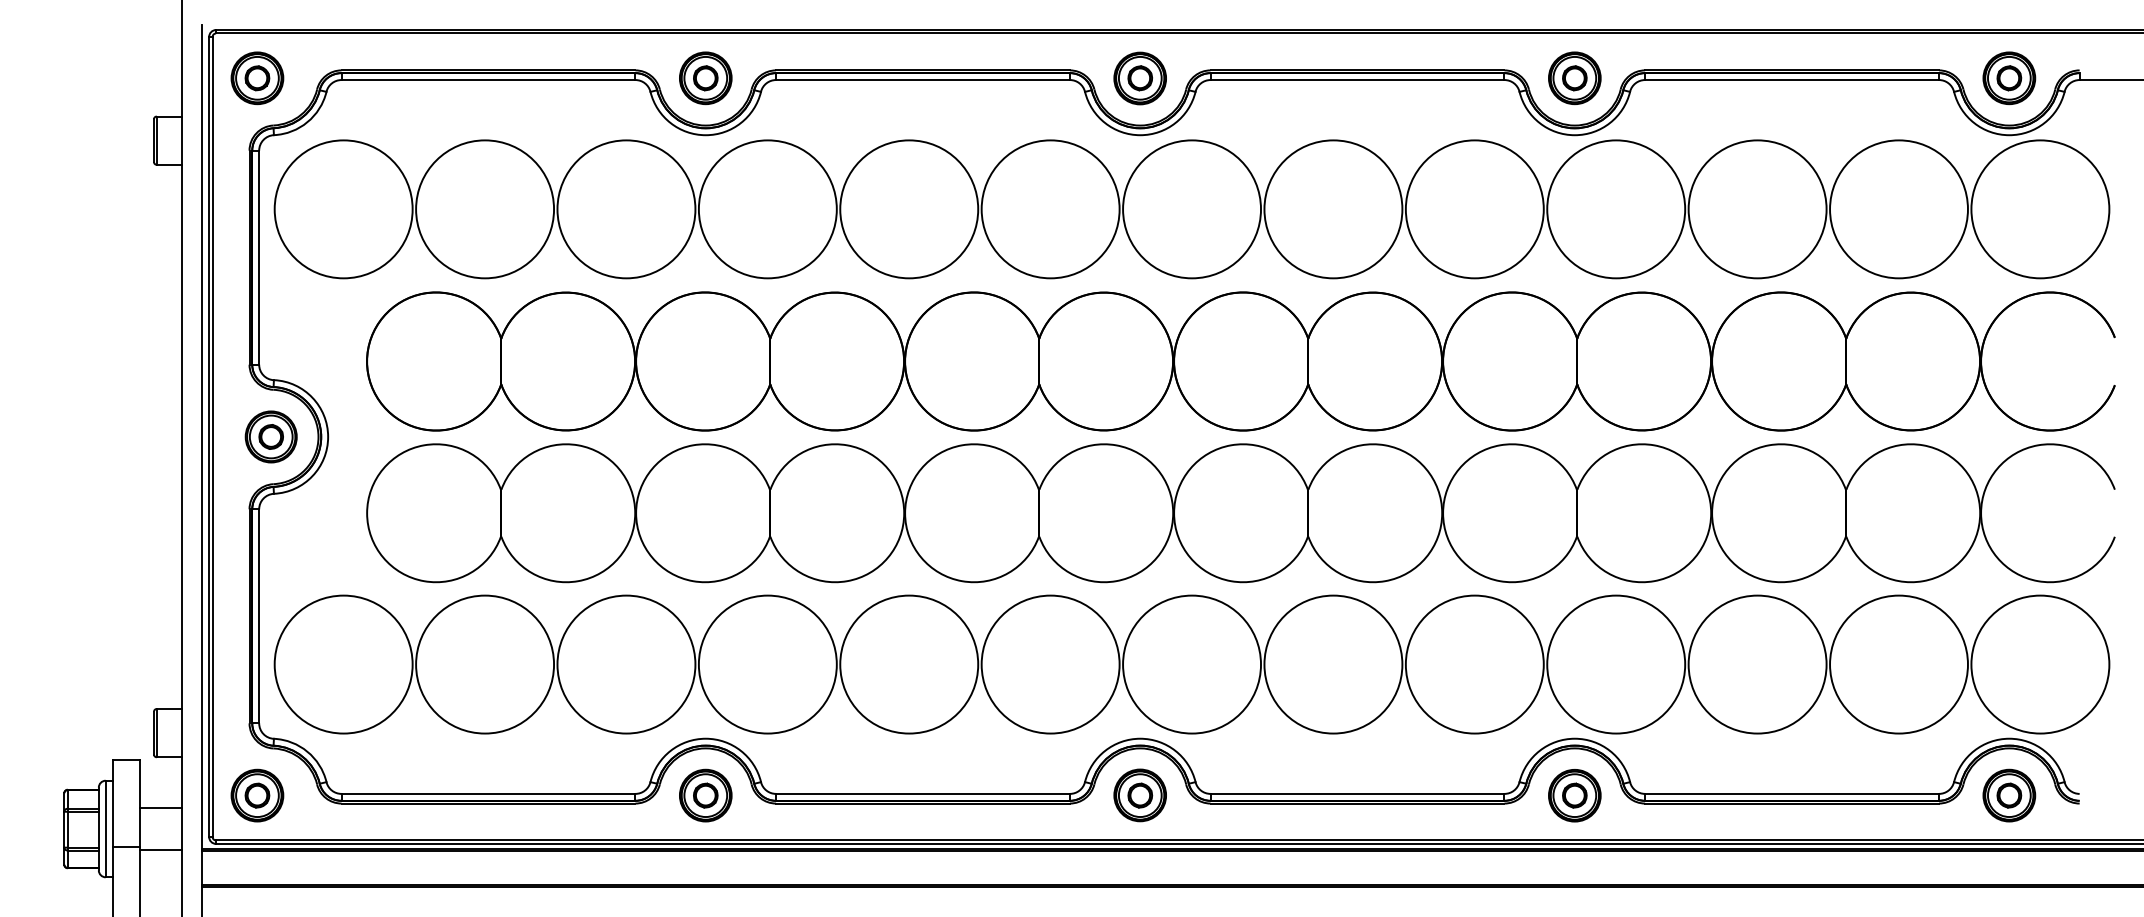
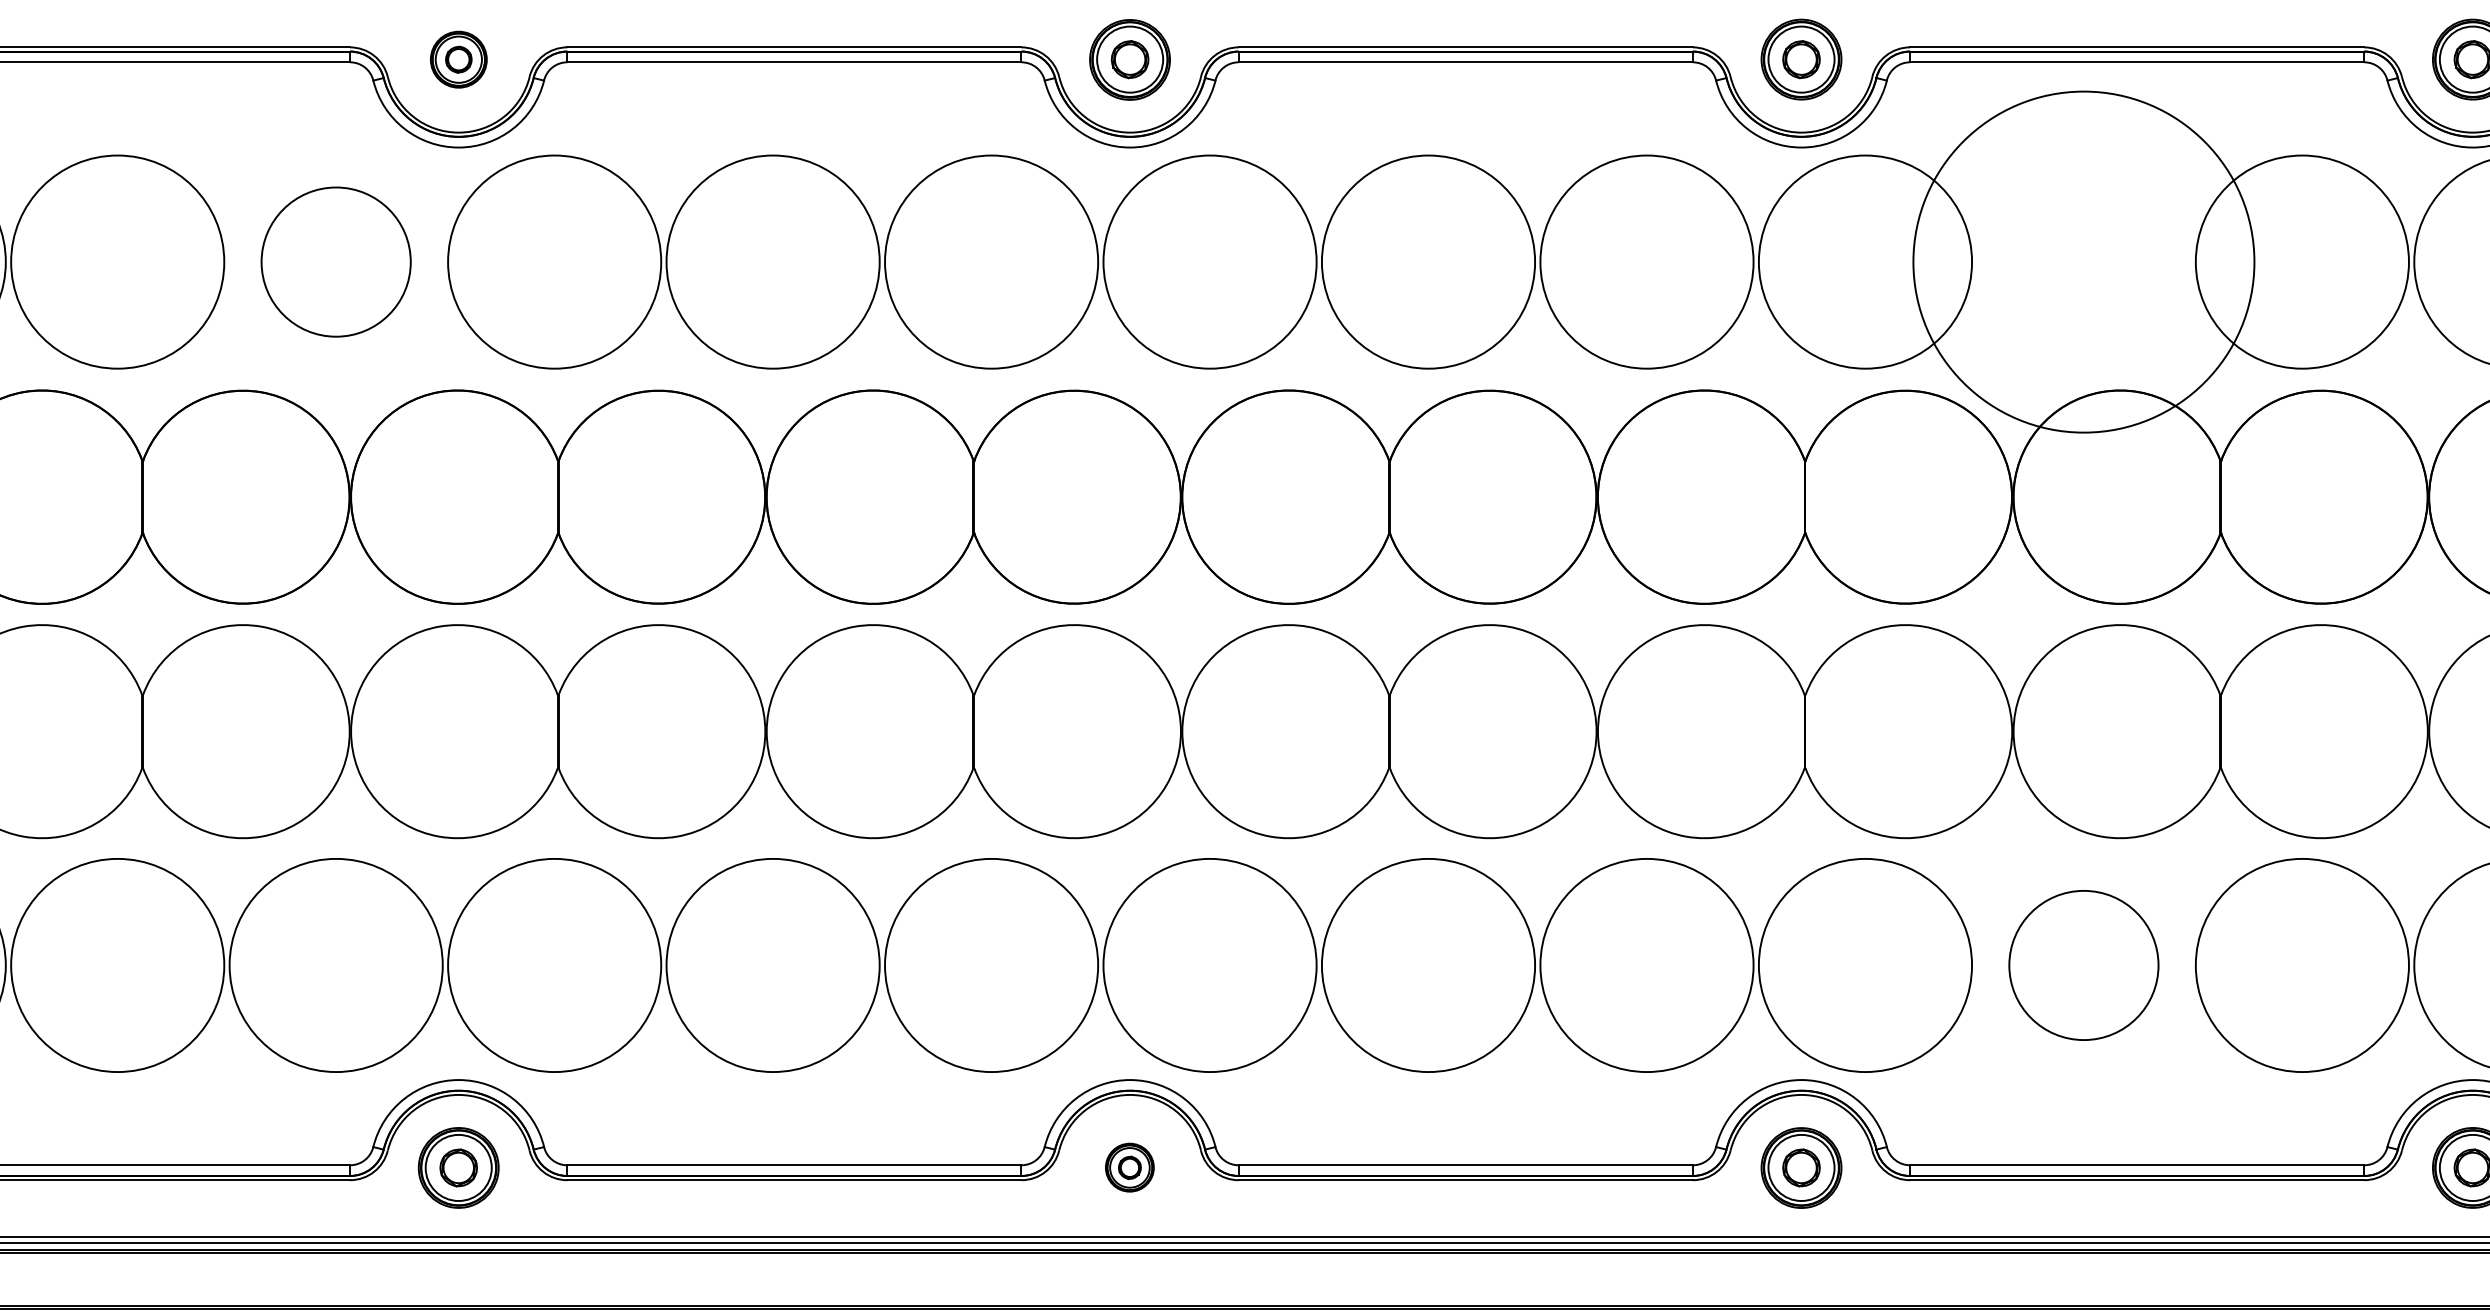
part: (705, 78) -> (458, 59), size x0.7
circle: (626, 209) -> (336, 262), size x0.7
circle: (1757, 209) -> (2083, 262), size x1.6
circle: (1757, 664) -> (2083, 965), size x0.7
part: (1139, 795) -> (1128, 1167), size x0.6

